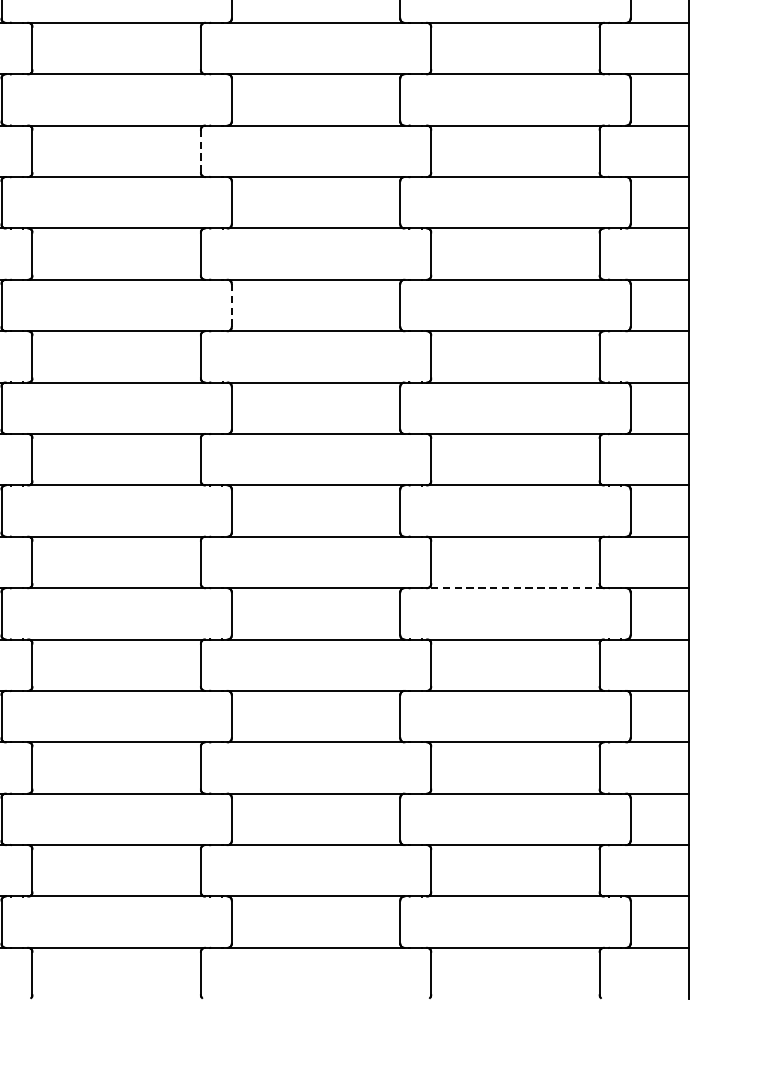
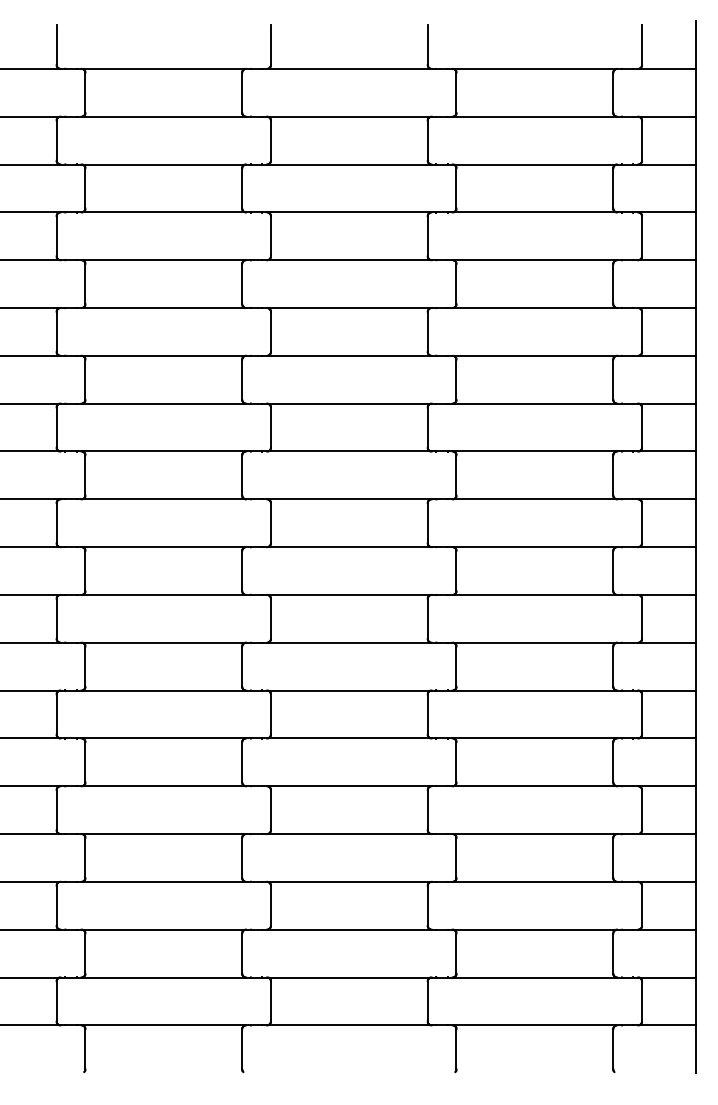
line: (201, 151) -> (242, 284), dashed -> solid
line: (231, 306) -> (270, 428), dashed -> solid
line: (515, 588) -> (534, 690), dashed -> solid

